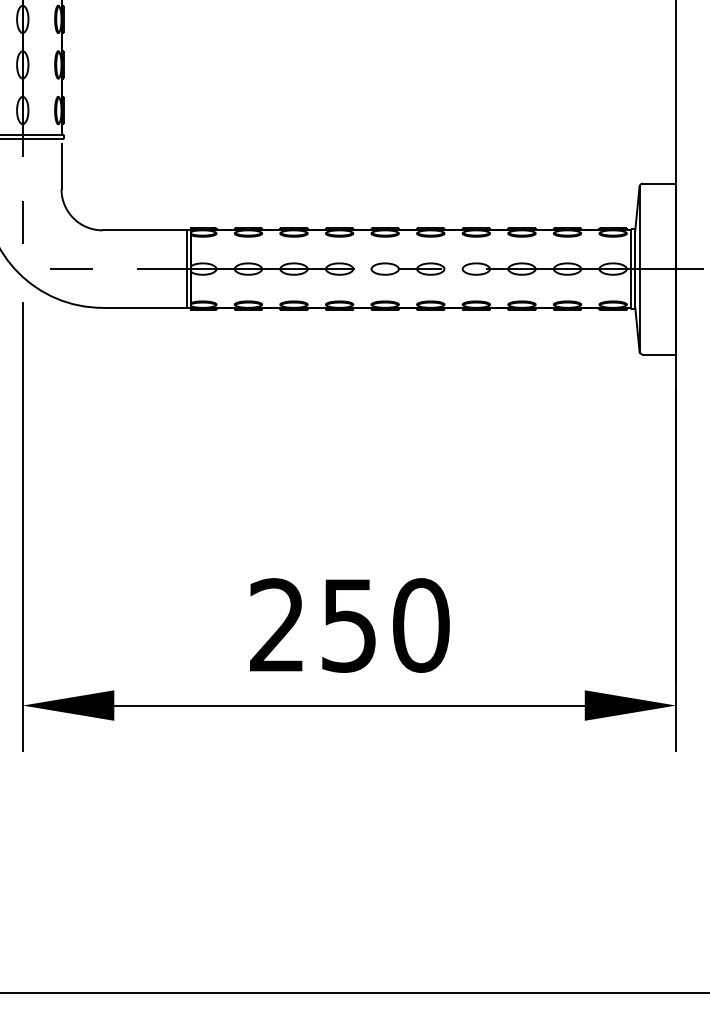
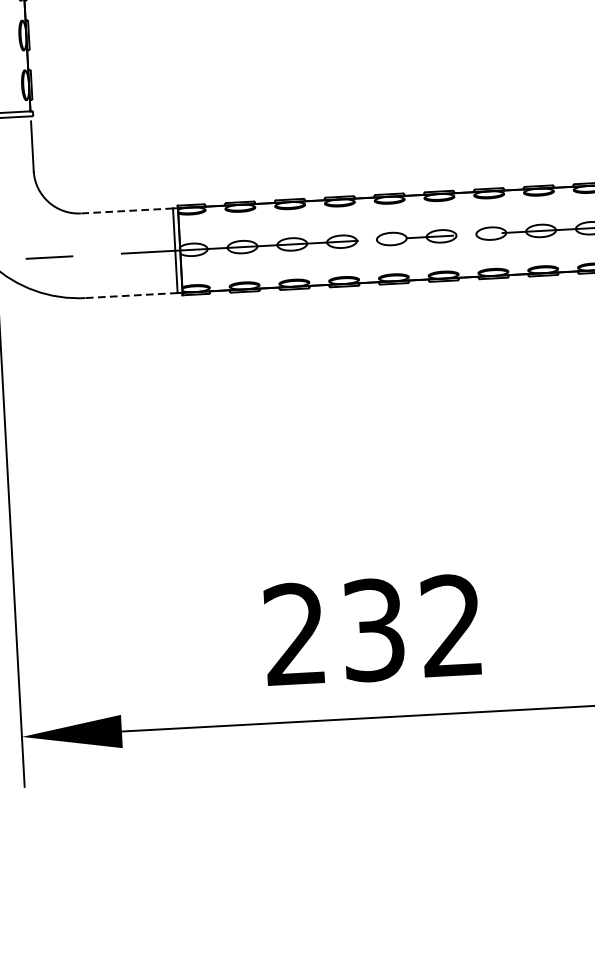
line: (144, 230) -> (126, 211), solid -> dashed
line: (144, 307) -> (131, 295), solid -> dashed
text: (385, 625) -> (413, 628), 250 -> 232

